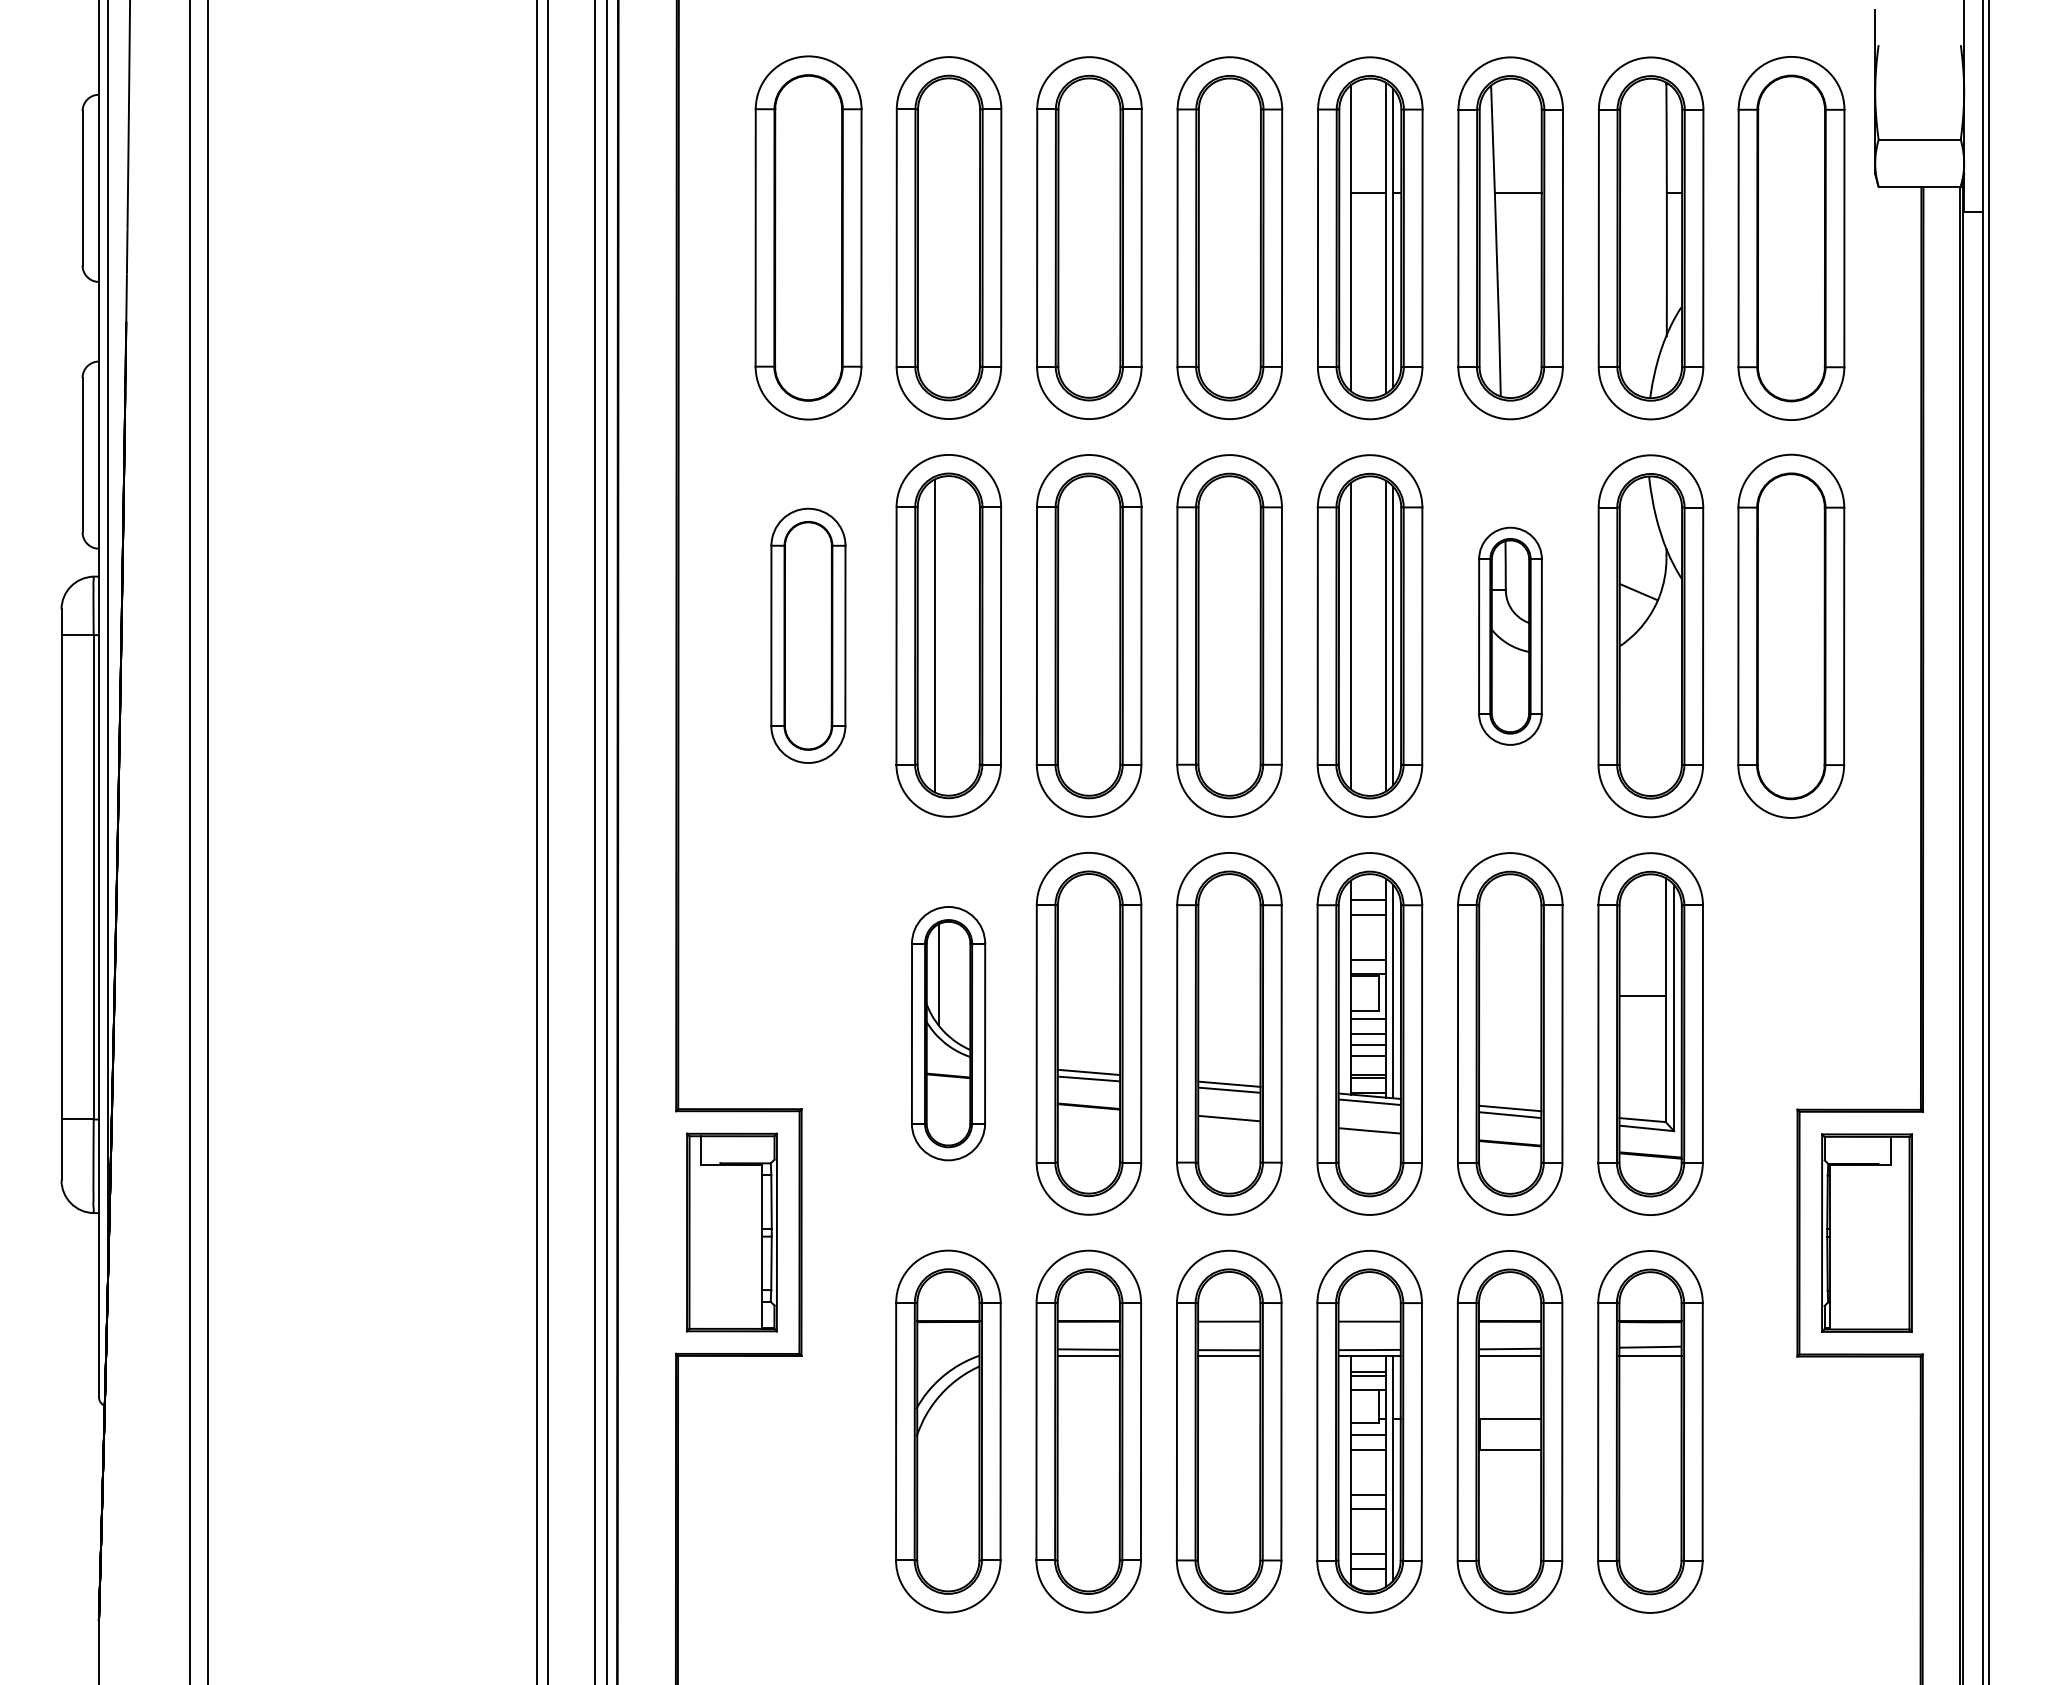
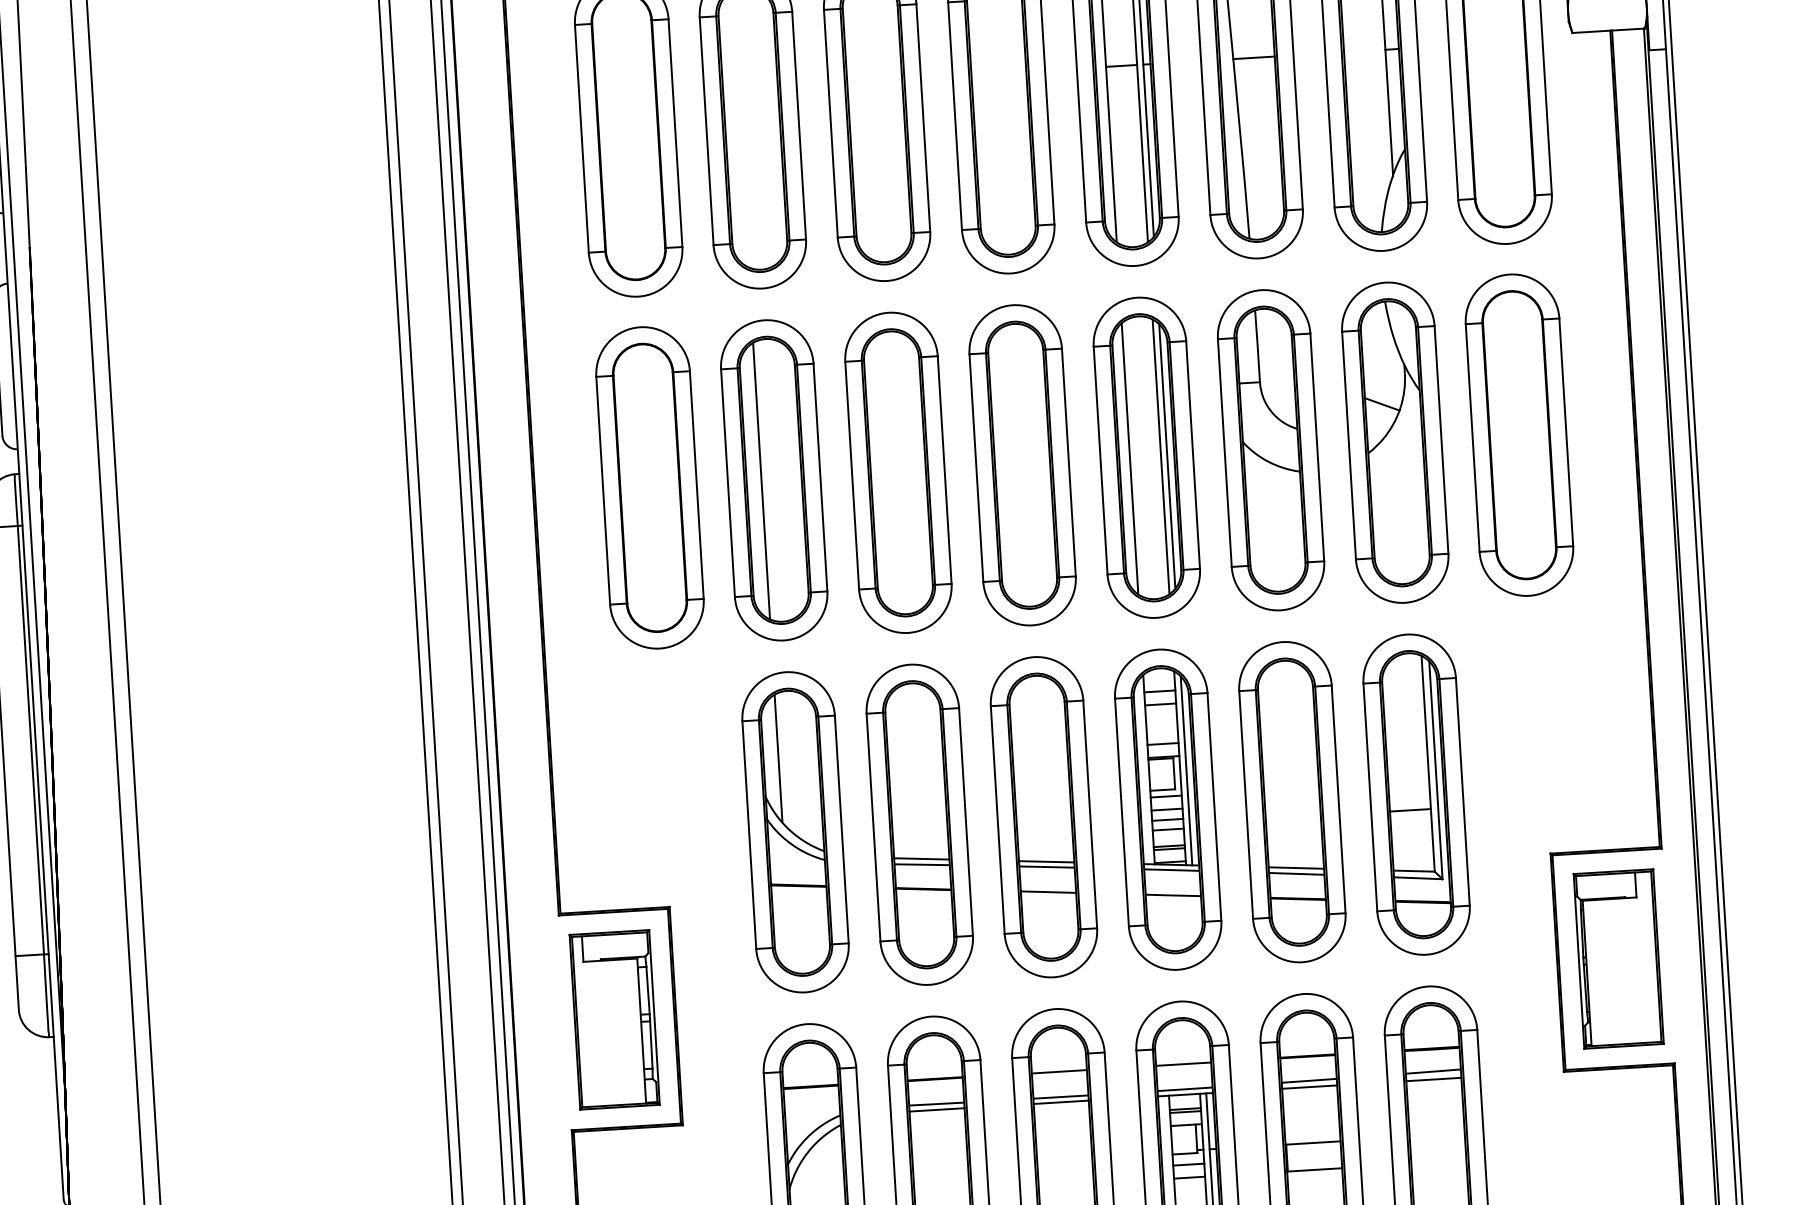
part: (808, 635) -> (650, 487), size x1.43
part: (1510, 636) -> (1271, 450), size x1.67
line: (1642, 996) -> (1410, 810), moved
part: (948, 1033) -> (795, 832), size x1.43

